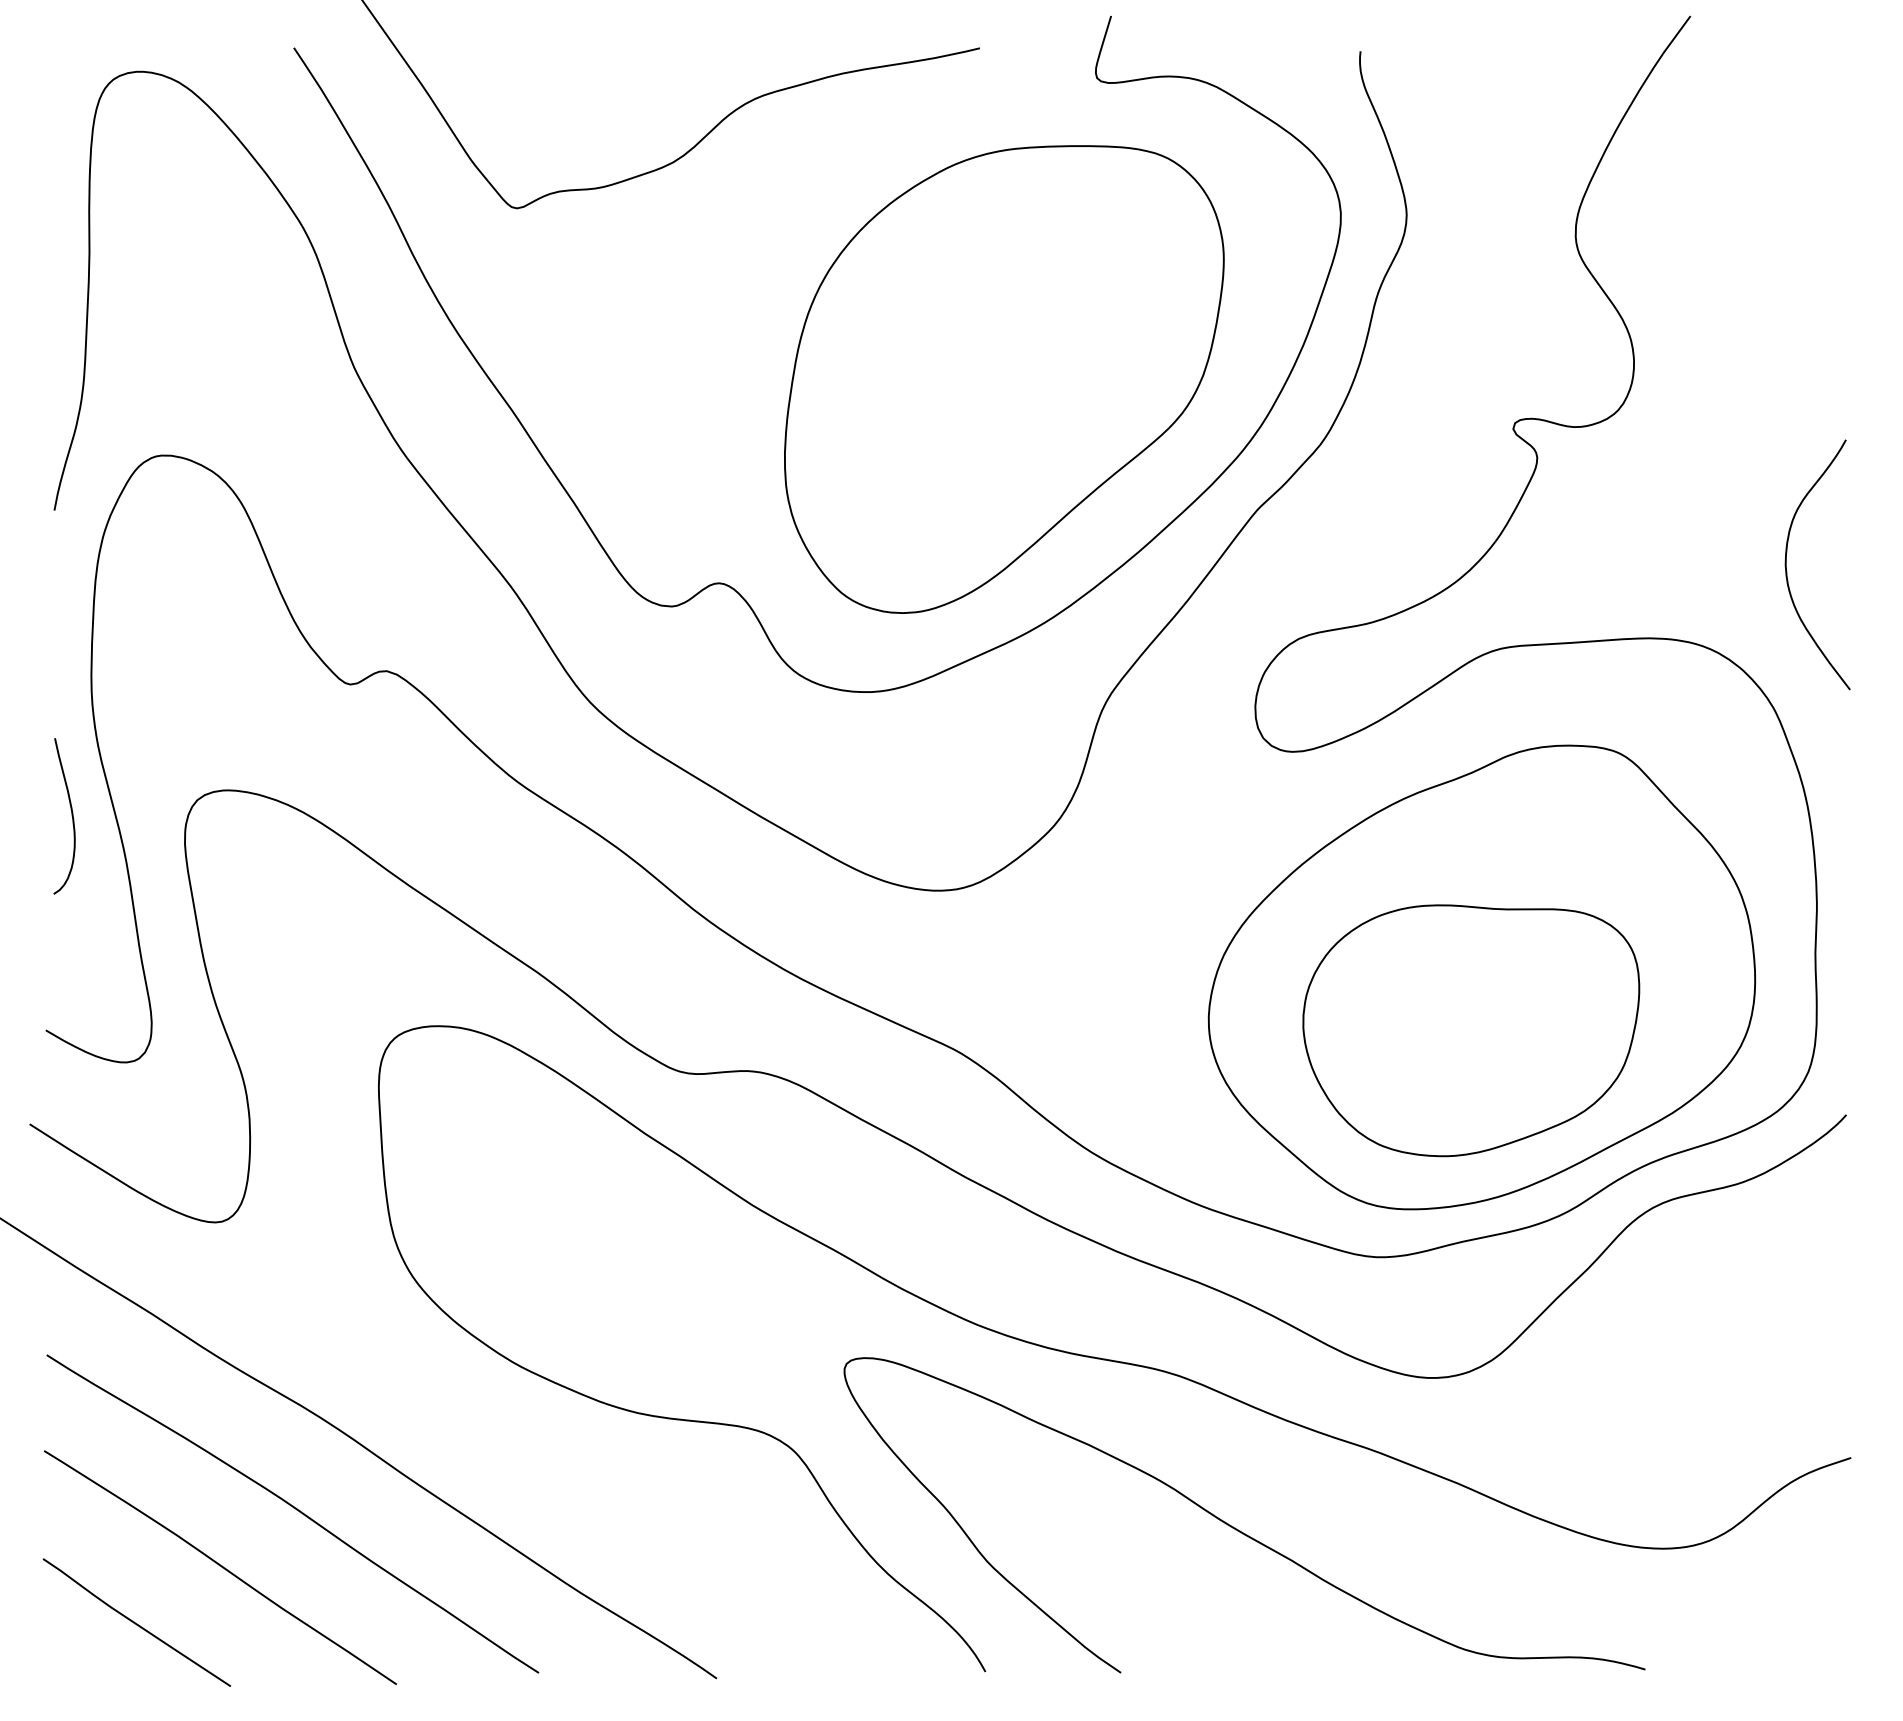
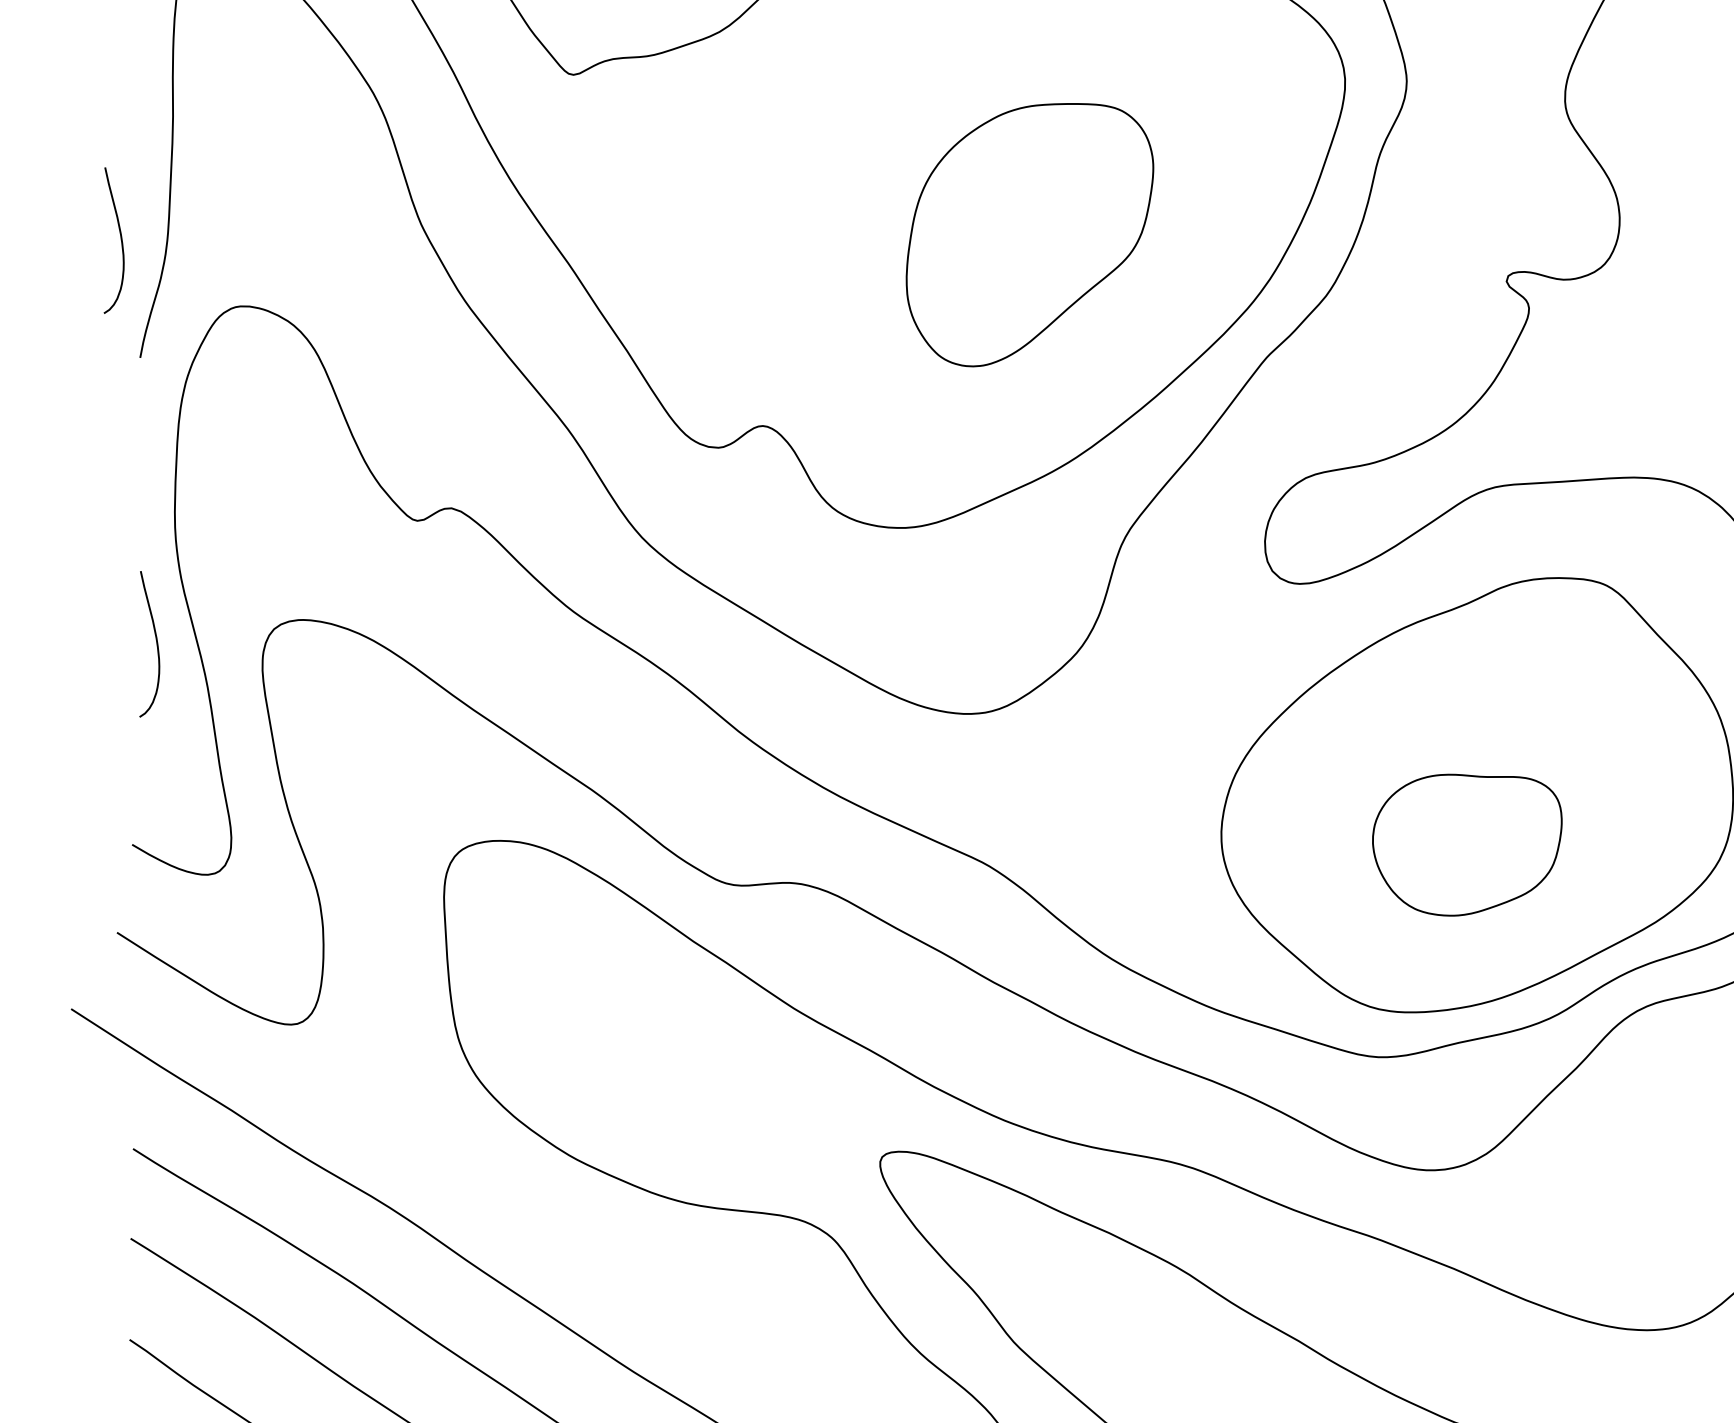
part: (1004, 379) -> (1030, 235), size x0.6
curve: (33, 385) -> (120, 240), added
part: (1471, 1030) -> (1467, 844), size x0.6

